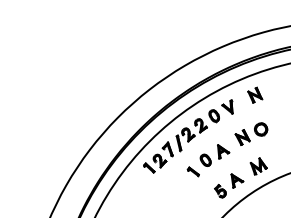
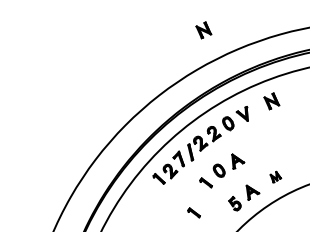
part: (191, 28) -> (203, 30), added
part: (251, 133) -> (267, 142), removed
part: (258, 165) -> (275, 176), size x0.6
part: (181, 199) -> (193, 212), added

